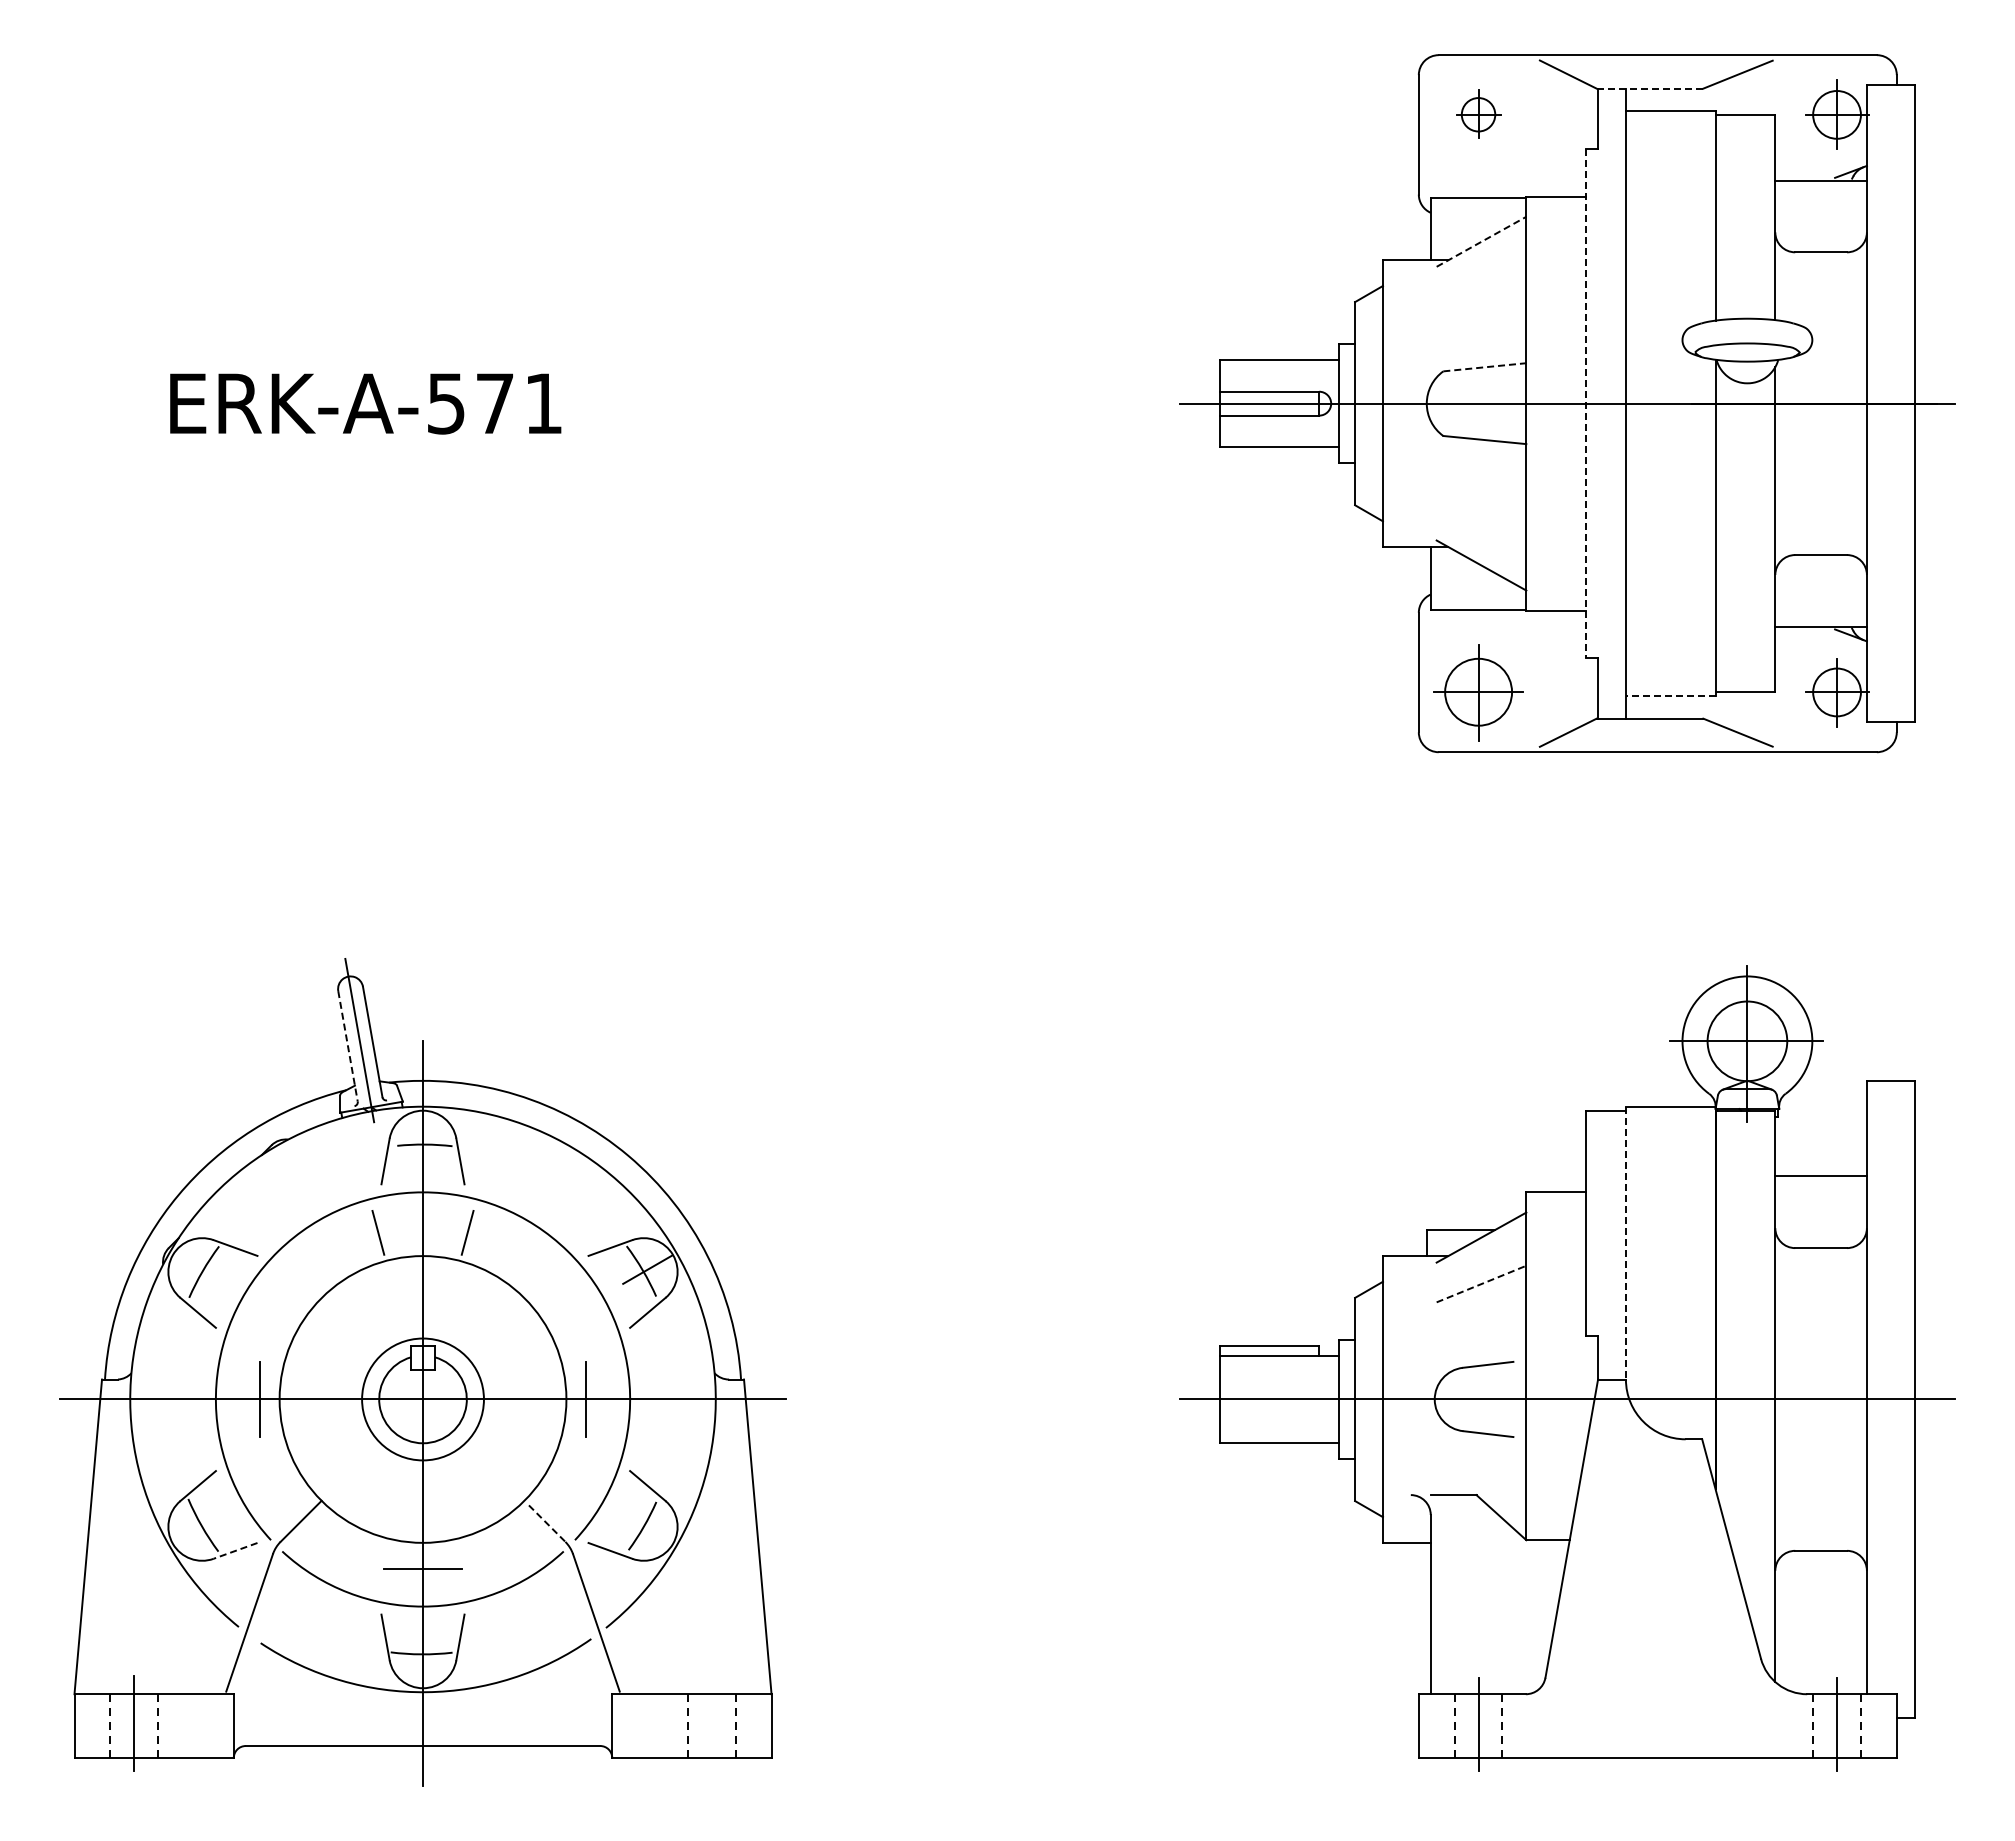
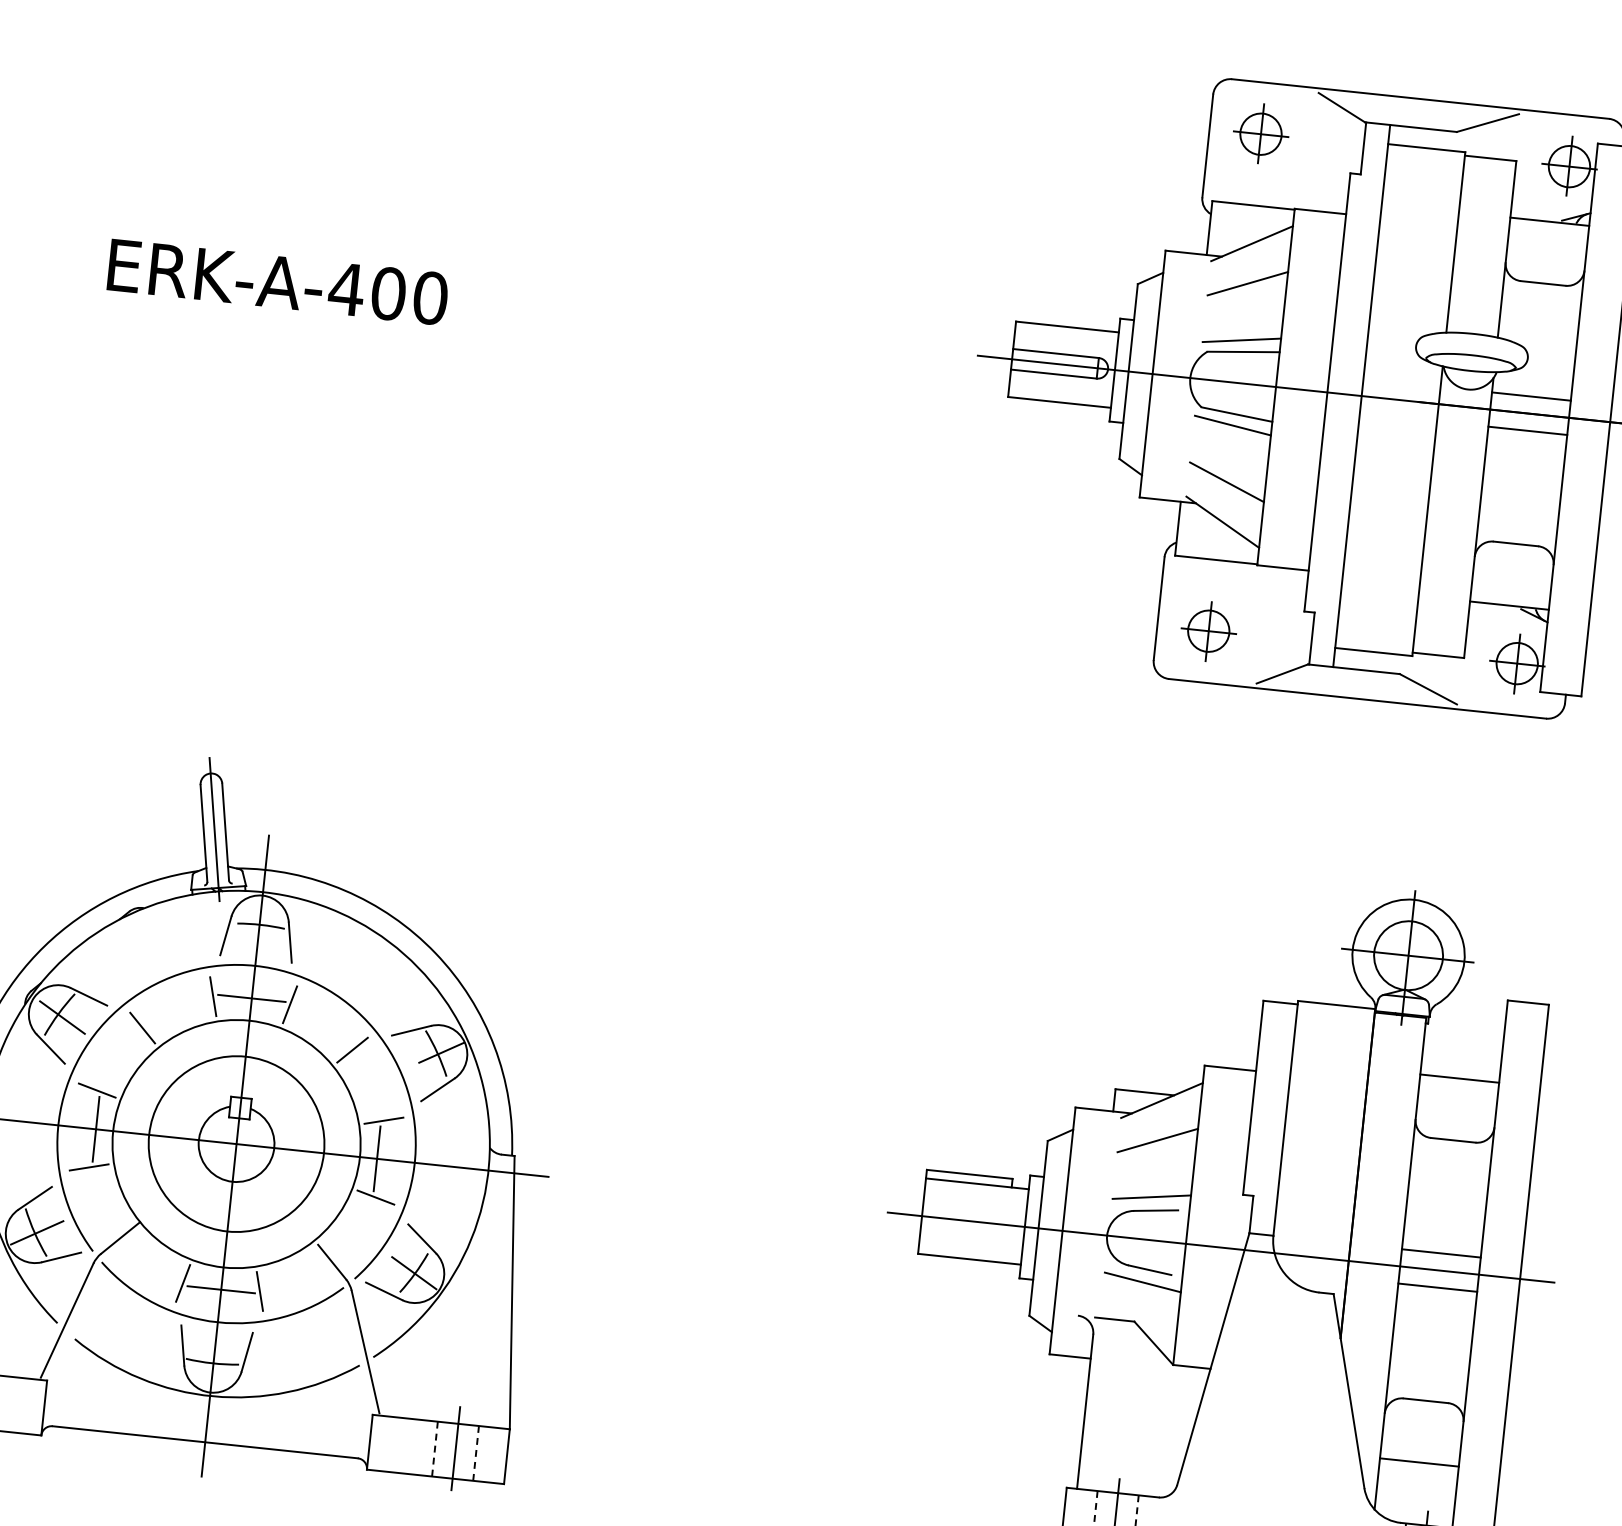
line: (1650, 88) -> (1411, 127), dashed -> solid
part: (1478, 114) -> (1260, 133), size x1.43
line: (1481, 241) -> (1252, 243), dashed -> solid
line: (1481, 287) -> (1247, 283), added
line: (1481, 353) -> (1241, 339), added
line: (1484, 367) -> (1243, 352), dashed -> solid
line: (1820, 383) -> (1530, 396), added
text: (494, 403) -> (388, 293), ERK-A-571 -> ERK-A-400
line: (1586, 403) -> (1327, 392), dashed -> solid
line: (1820, 423) -> (1527, 430), added
line: (1481, 452) -> (1232, 424), added
line: (1481, 518) -> (1227, 481), added
part: (1478, 692) -> (1208, 631), size x0.71
line: (1670, 696) -> (1373, 652), dashed -> solid
line: (348, 1046) -> (204, 833), dashed -> solid
line: (422, 1230) -> (251, 998), added
line: (1625, 1243) -> (1285, 1118), dashed -> solid
line: (207, 1275) -> (62, 1017), added
line: (301, 1277) -> (143, 1028), added
line: (544, 1277) -> (352, 1050), added
line: (1481, 1283) -> (1157, 1140), dashed -> solid
line: (1481, 1349) -> (1151, 1196), added
line: (256, 1354) -> (97, 1090), added
line: (589, 1354) -> (383, 1120), added
line: (1820, 1379) -> (1440, 1253), added
circle: (422, 1399) -> (236, 1144), size x1.67
line: (1820, 1419) -> (1437, 1287), added
line: (256, 1443) -> (89, 1166), added
line: (589, 1443) -> (375, 1197), added
line: (1481, 1448) -> (1142, 1282), added
line: (547, 1523) -> (332, 1262), dashed -> solid
line: (204, 1525) -> (37, 1232), added
line: (642, 1526) -> (413, 1273), added
line: (235, 1551) -> (61, 1257), dashed -> solid
line: (378, 1566) -> (183, 1283), added
line: (467, 1566) -> (259, 1291), added
line: (1820, 1622) -> (1418, 1462), added
line: (711, 1722) -> (455, 1448), added

